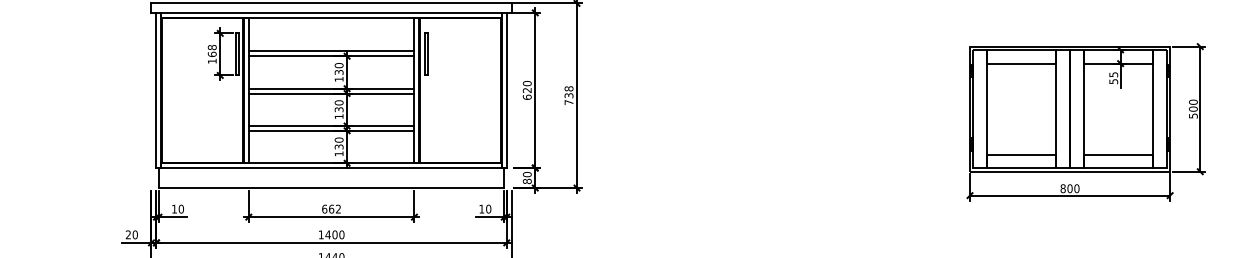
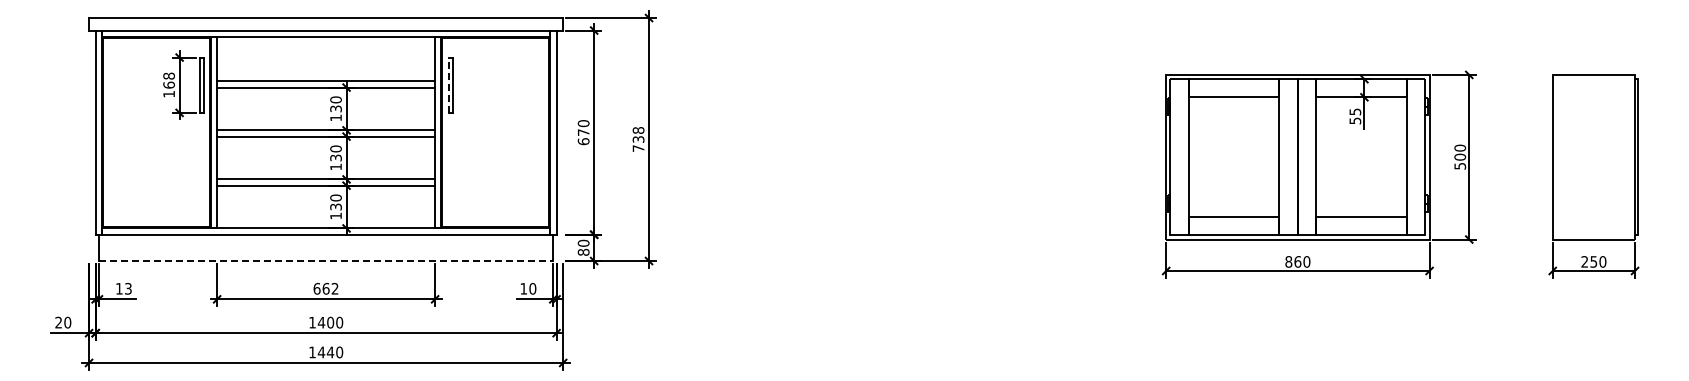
line: (424, 54) -> (448, 85), solid -> dashed
text: (527, 90) -> (583, 132), 620 -> 670
line: (331, 188) -> (326, 261), solid -> dashed
text: (1069, 188) -> (1297, 261), 800 -> 860
text: (180, 208) -> (127, 288), 10 -> 13

